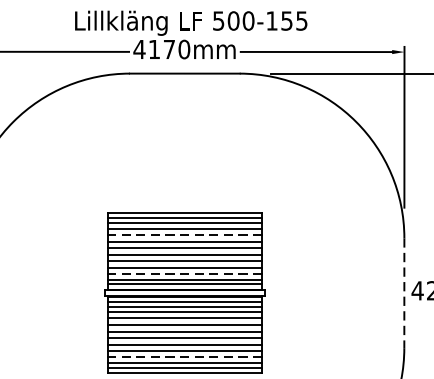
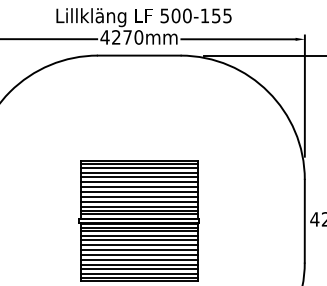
text: (154, 49) -> (116, 37), 4170mm -> 4270mm
line: (183, 235) -> (138, 177), dashed -> solid
line: (183, 273) -> (138, 206), dashed -> solid
line: (403, 293) -> (304, 221), dashed -> solid
line: (183, 357) -> (138, 269), dashed -> solid

